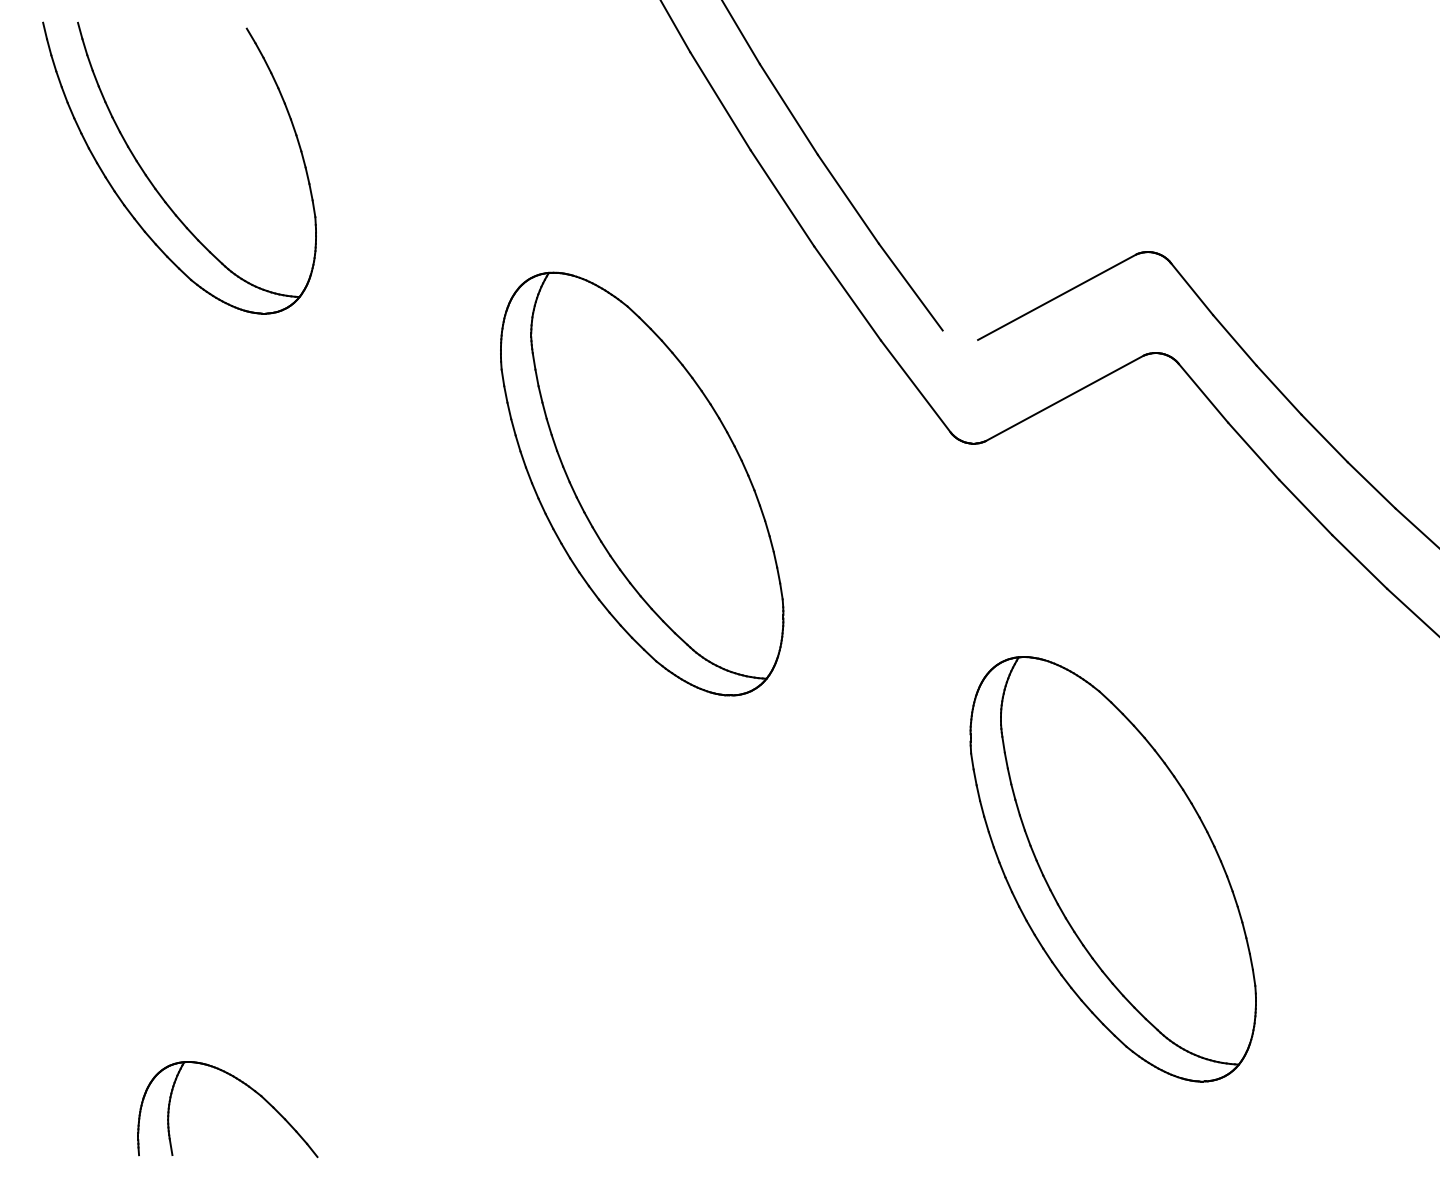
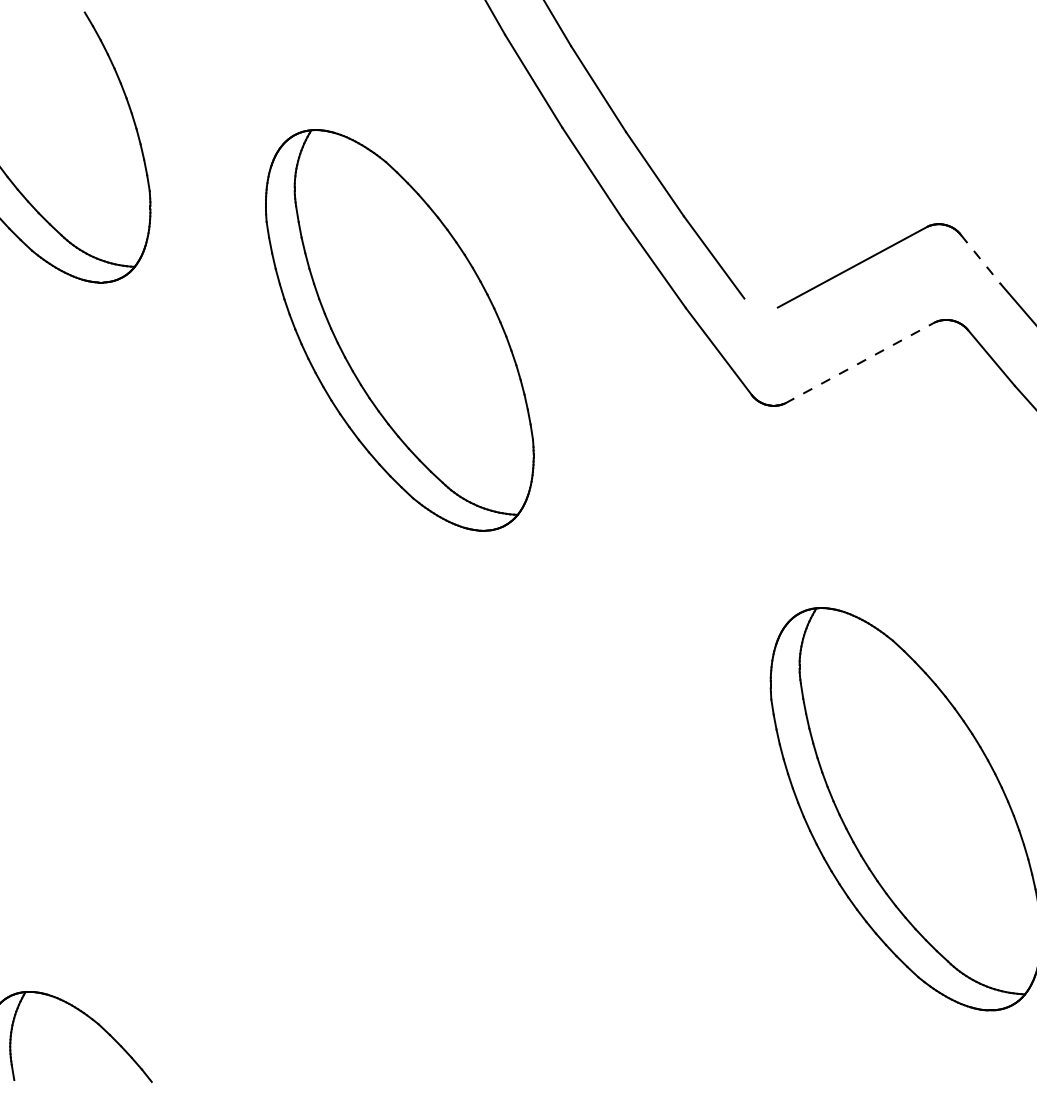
line: (1192, 289) -> (981, 259), solid -> dashed
line: (1064, 398) -> (859, 363), solid -> dashed
part: (642, 483) -> (400, 329), moved

